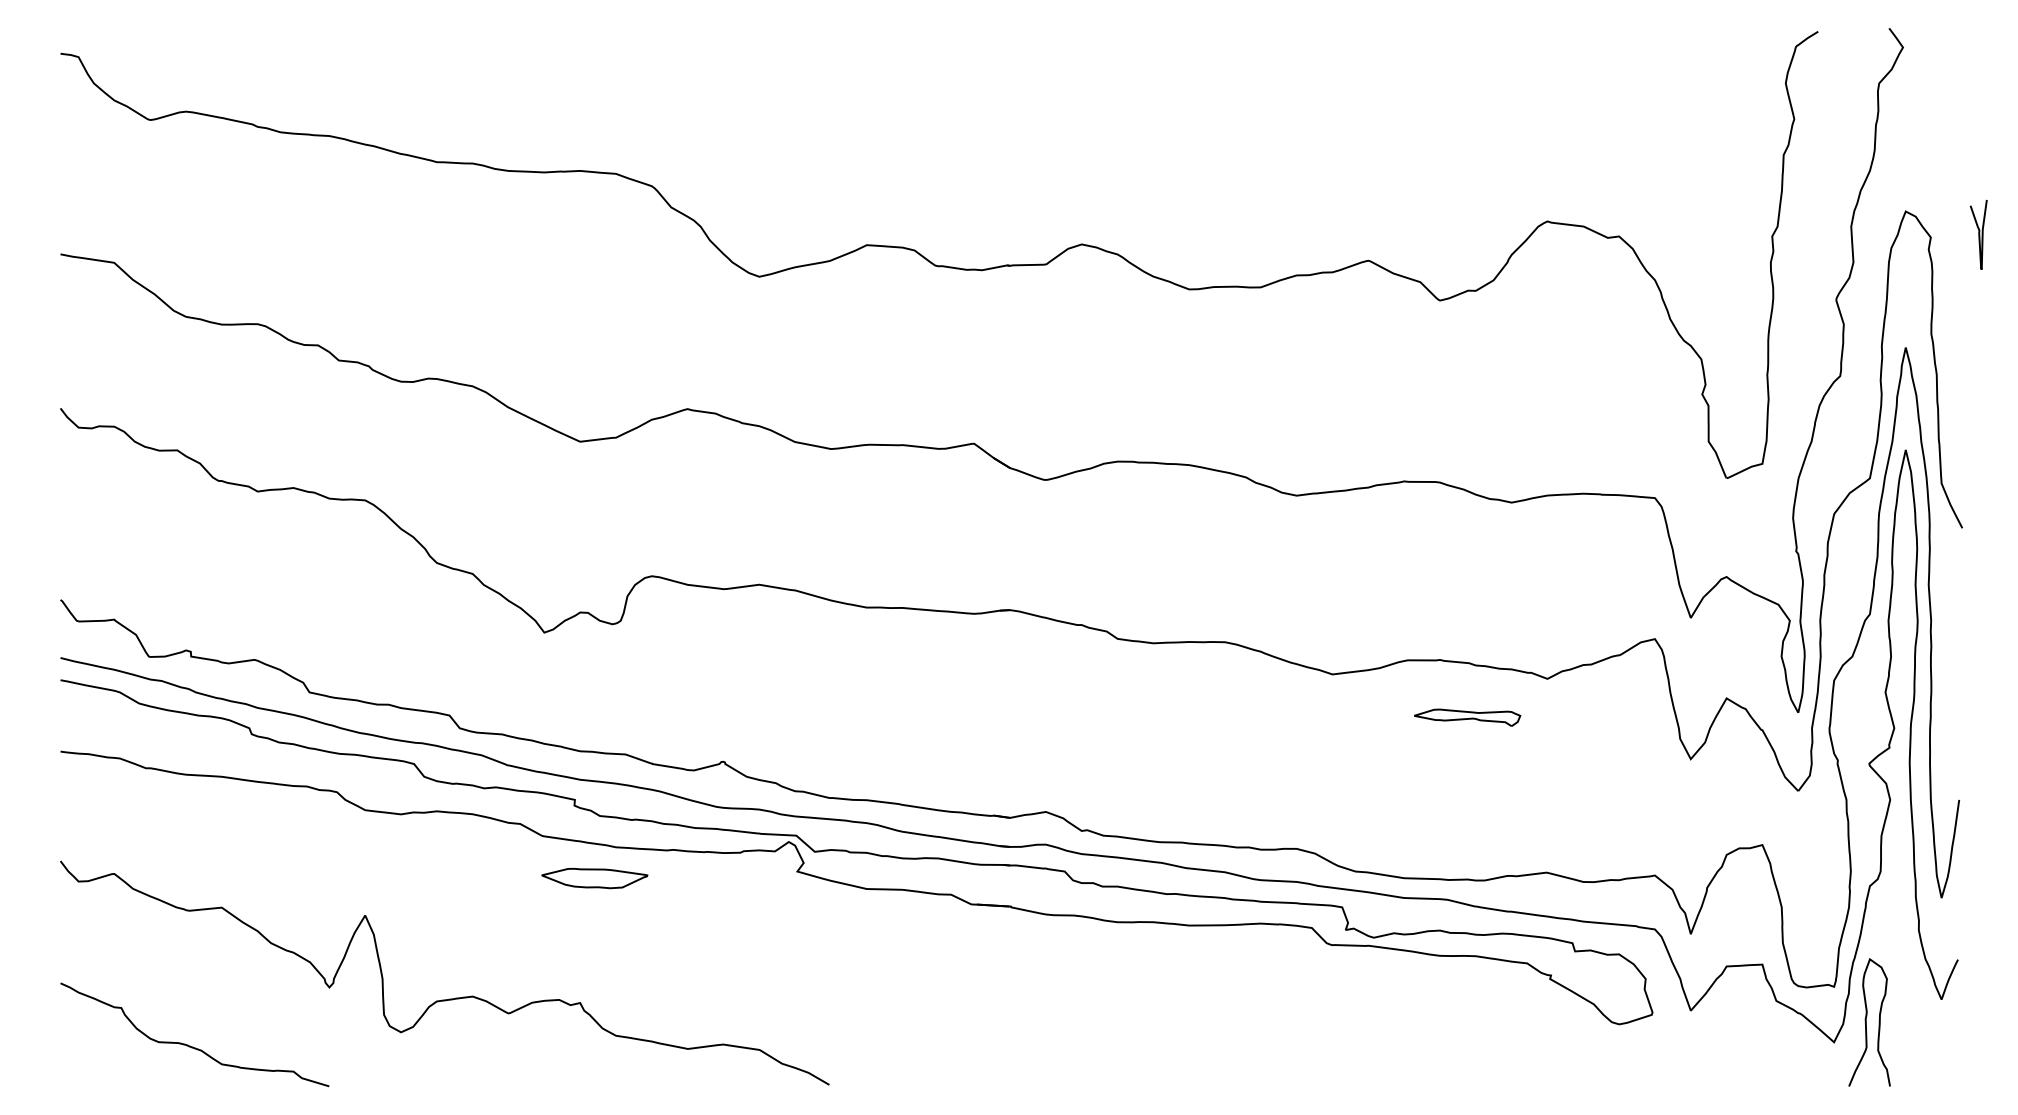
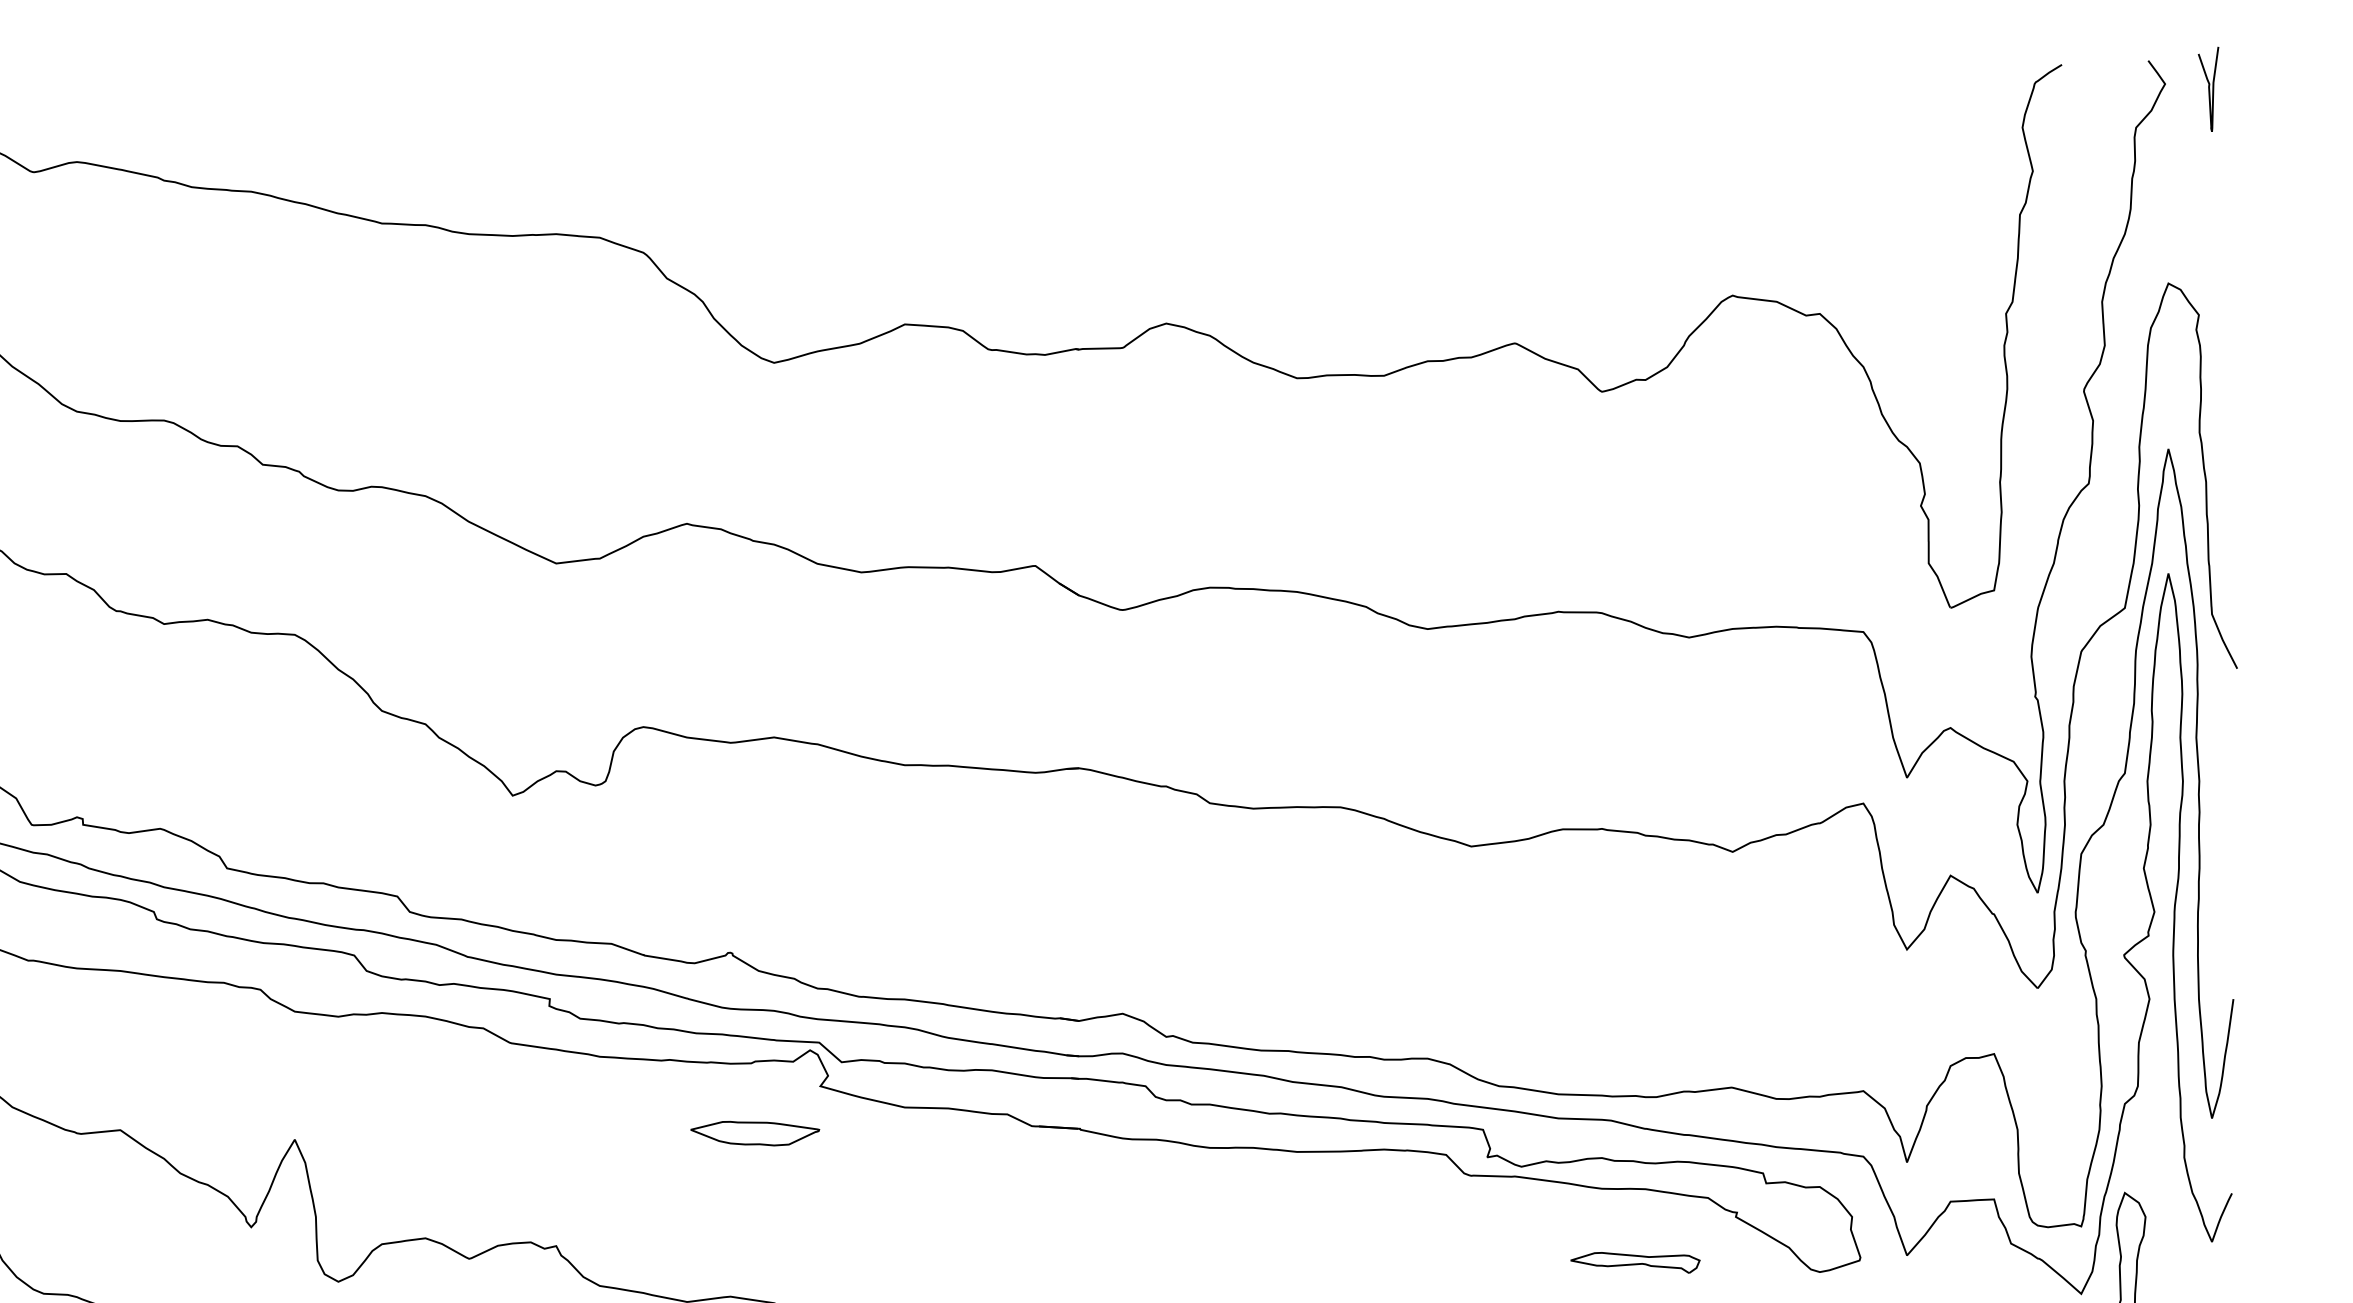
curve: (1978, 234) -> (2208, 88), moved
part: (1467, 717) -> (1635, 1262), moved
part: (594, 878) -> (754, 1133), moved

